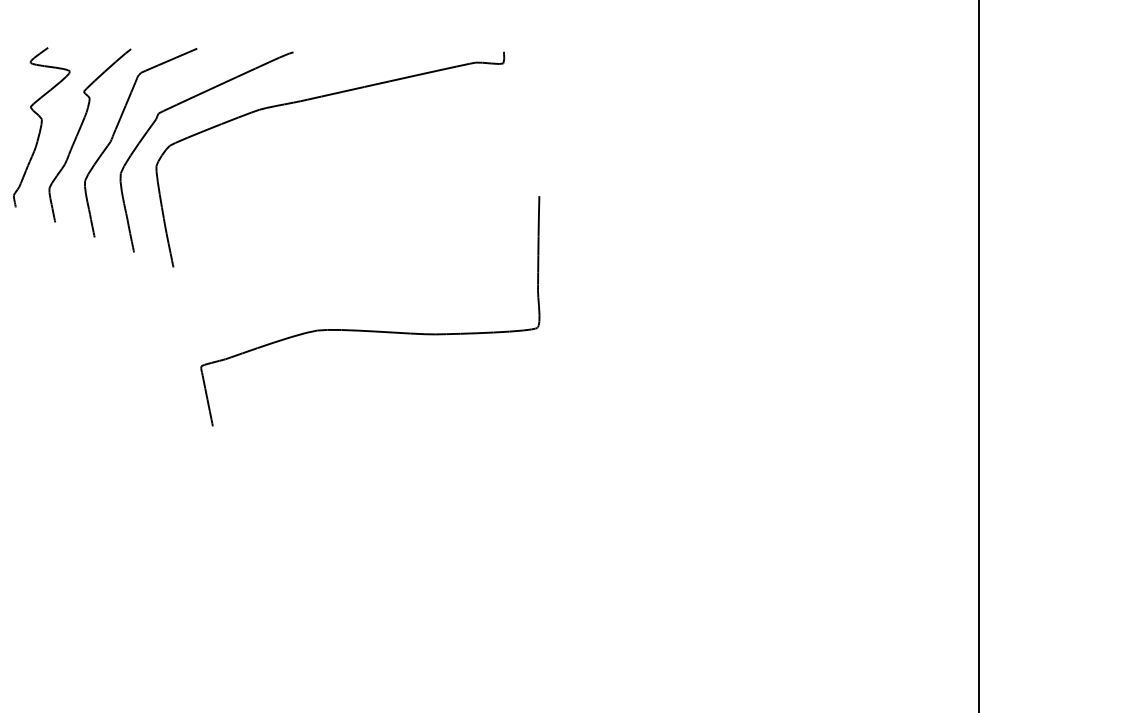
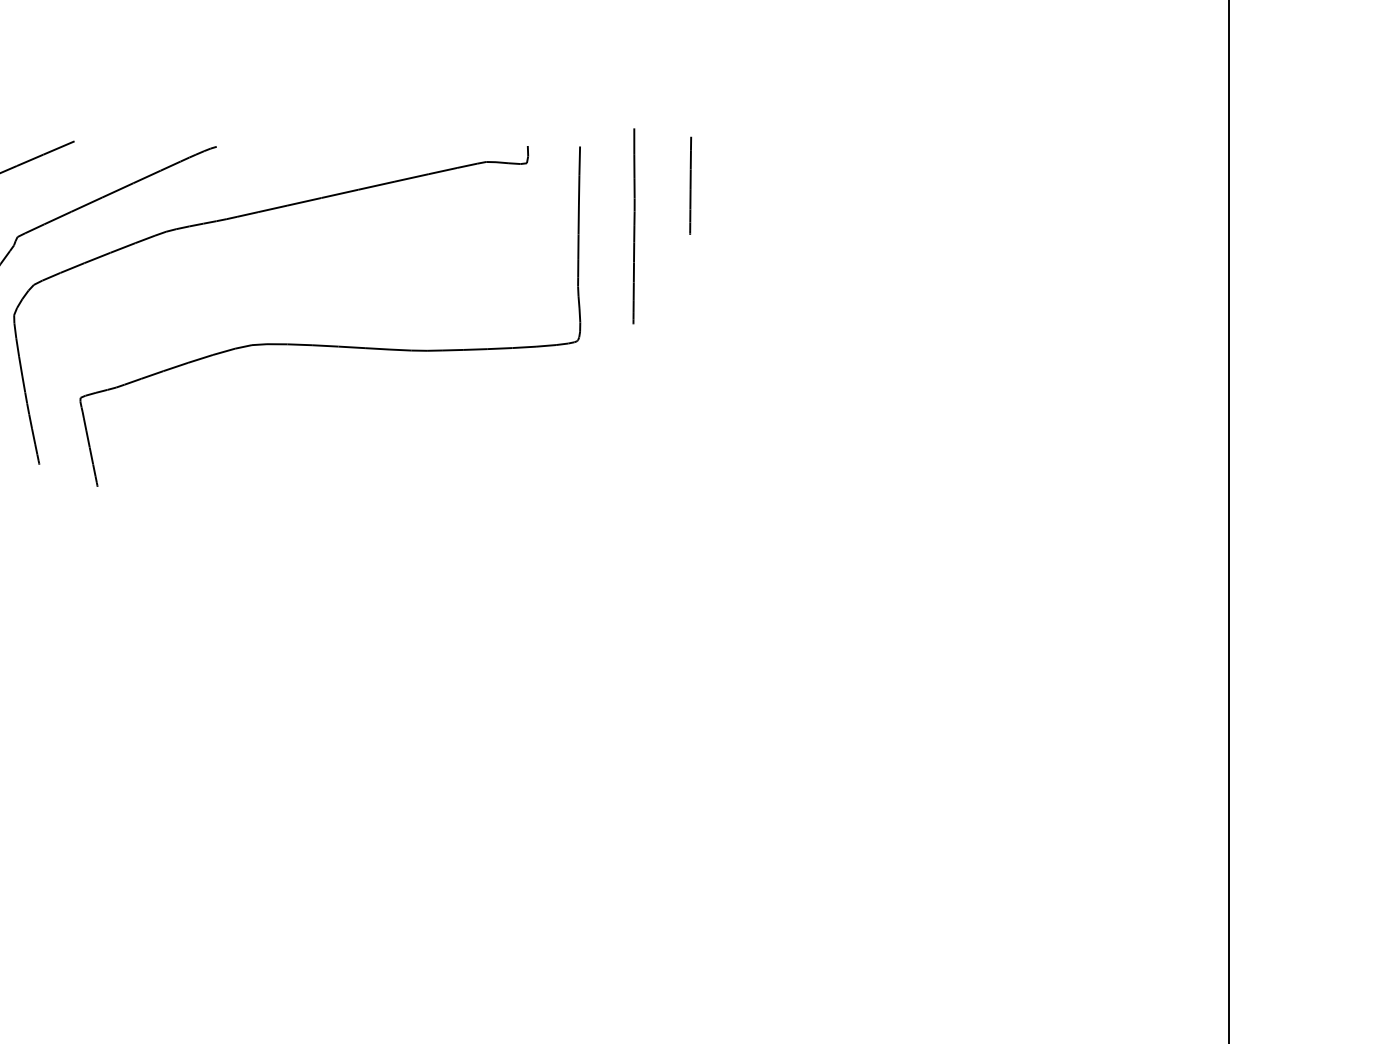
line: (614, 78) -> (691, 185), added
line: (575, 105) -> (633, 225), added
part: (370, 330) -> (330, 345), moved

